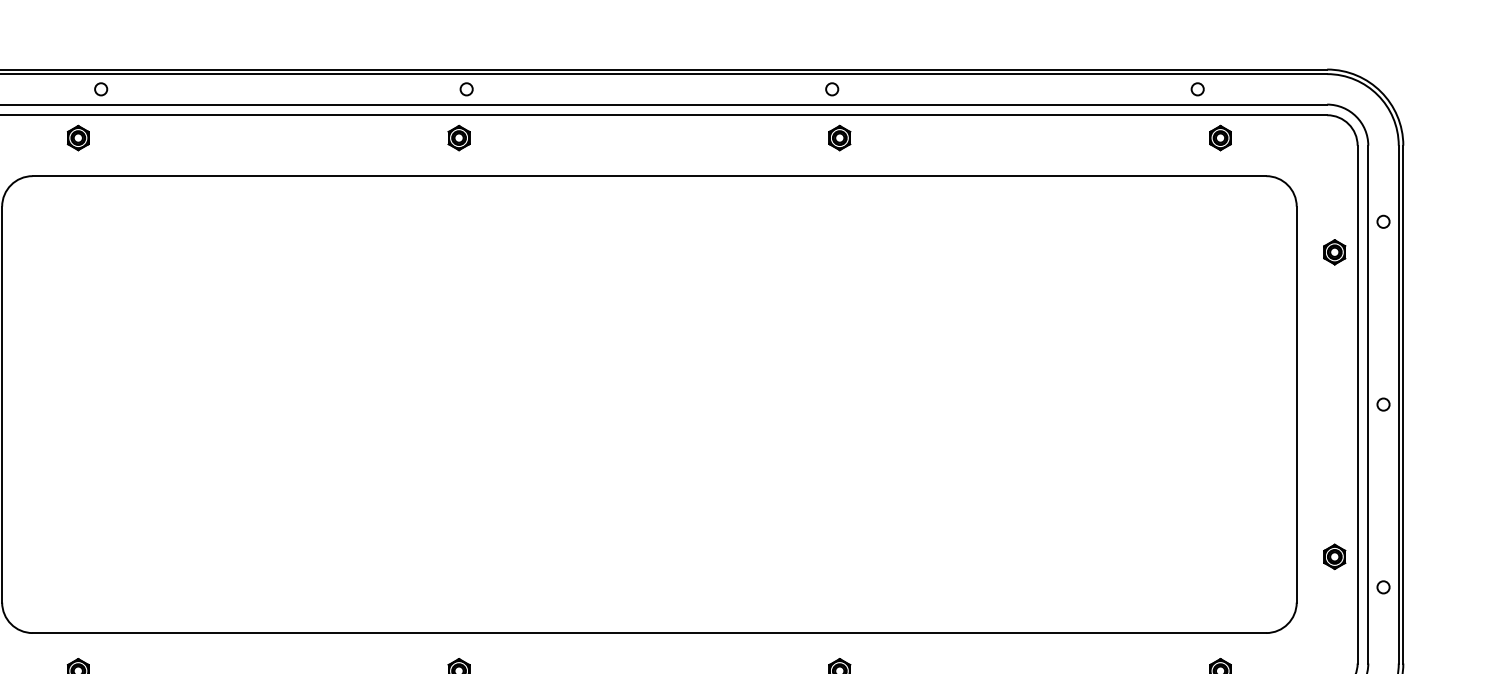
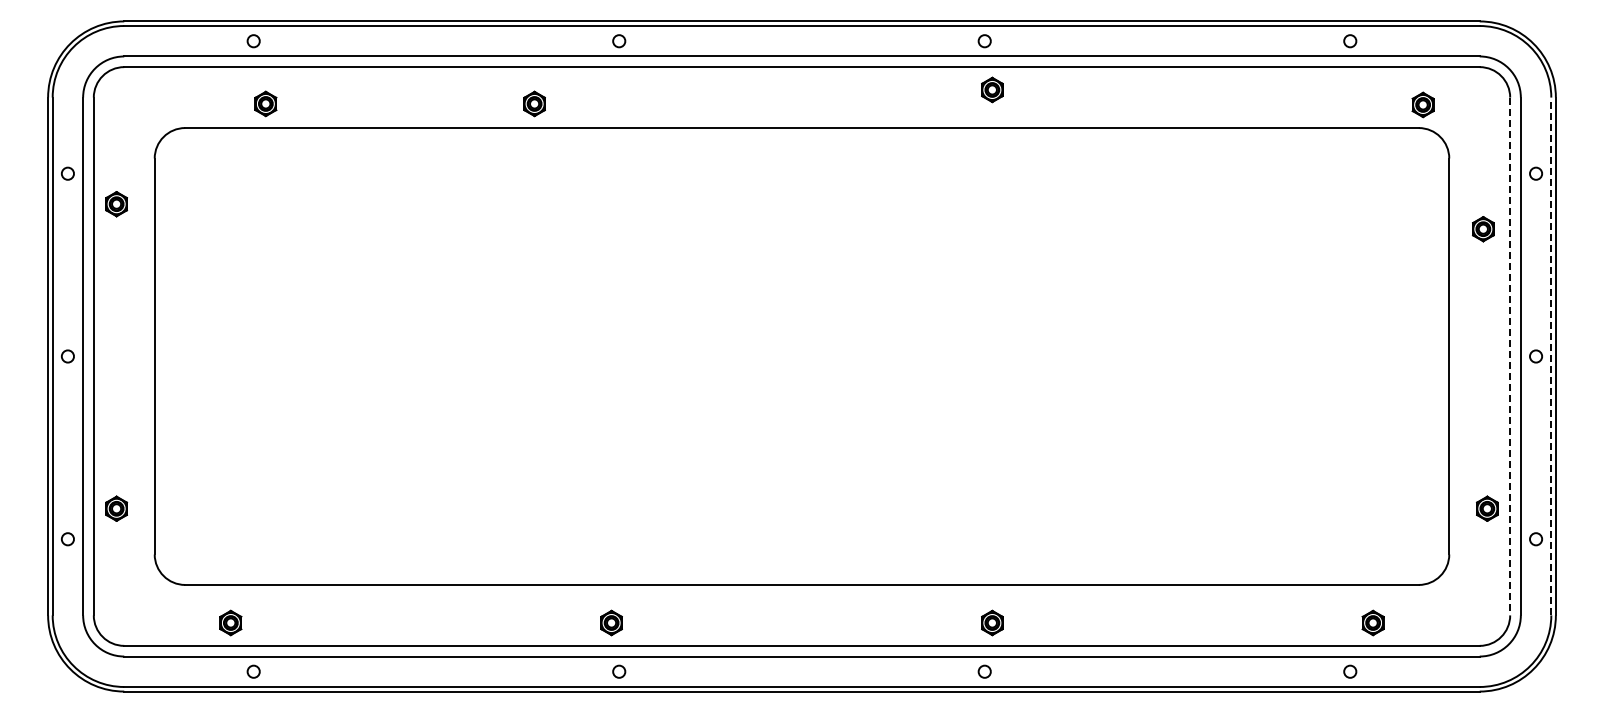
part: (77, 137) -> (265, 103), moved
part: (458, 137) -> (534, 103), moved
part: (1219, 137) -> (1422, 104), moved
part: (1334, 252) -> (1483, 229), moved
line: (1357, 404) -> (1510, 356), solid -> dashed
line: (1398, 404) -> (1551, 356), solid -> dashed

